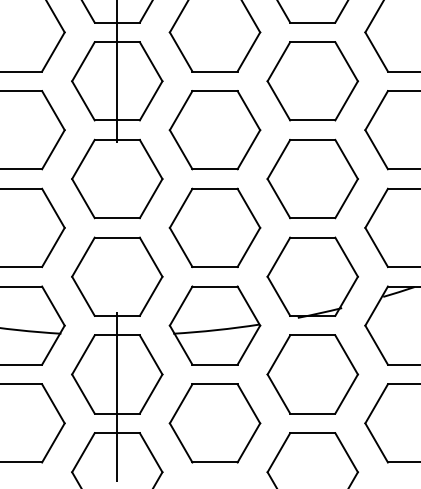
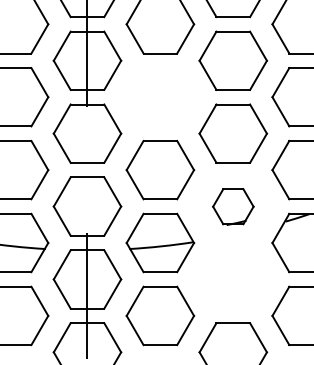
part: (215, 130) -> (160, 97), removed
part: (313, 276) -> (233, 206), size x0.6
part: (313, 374) -> (233, 279), removed

